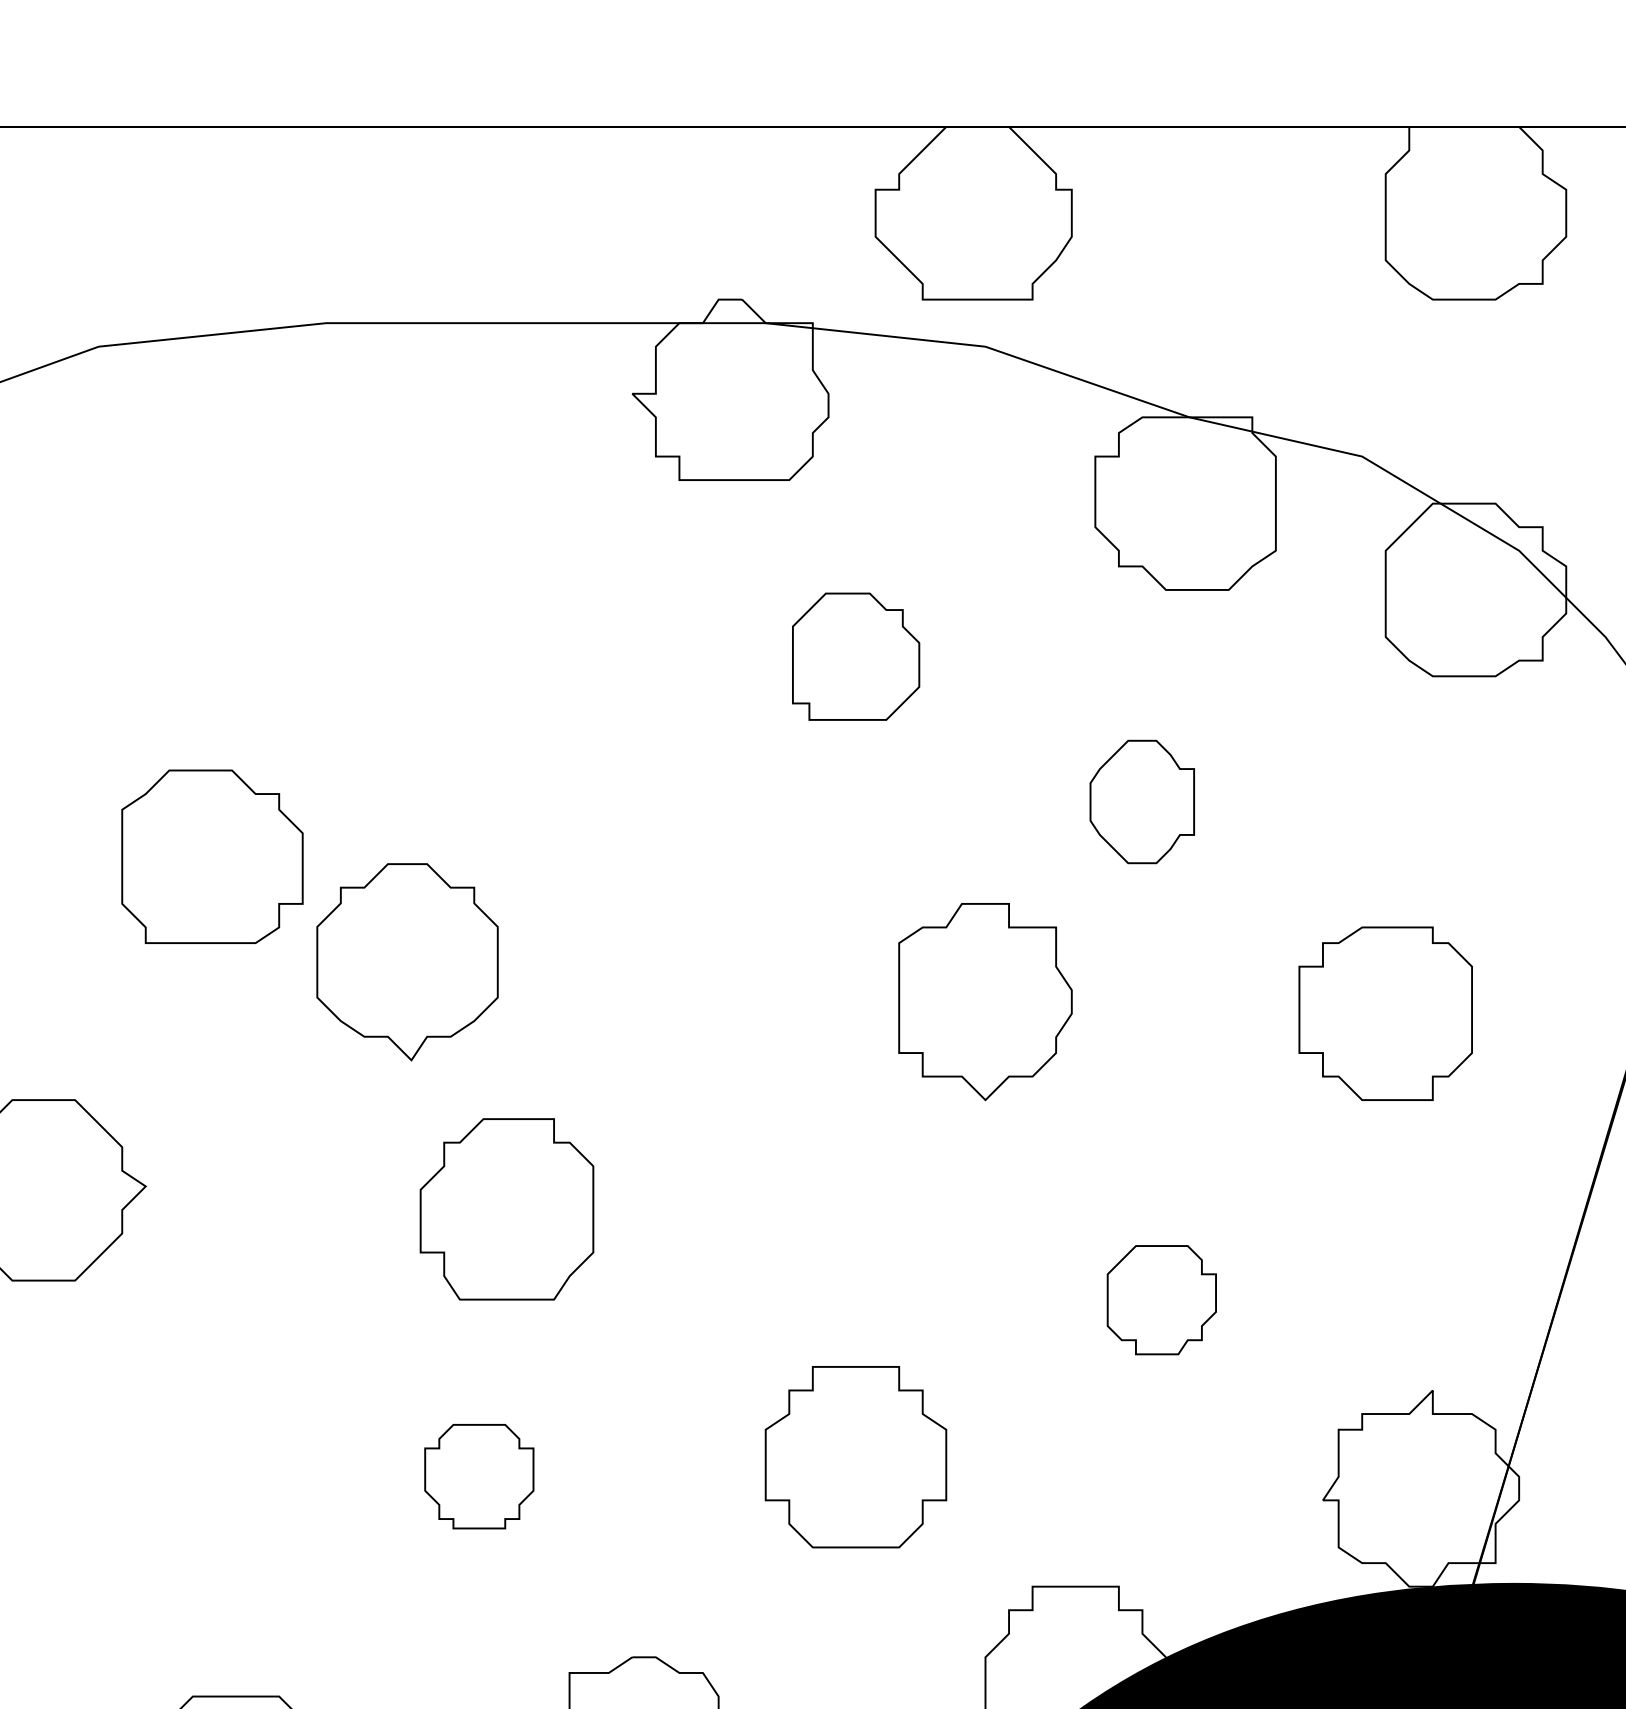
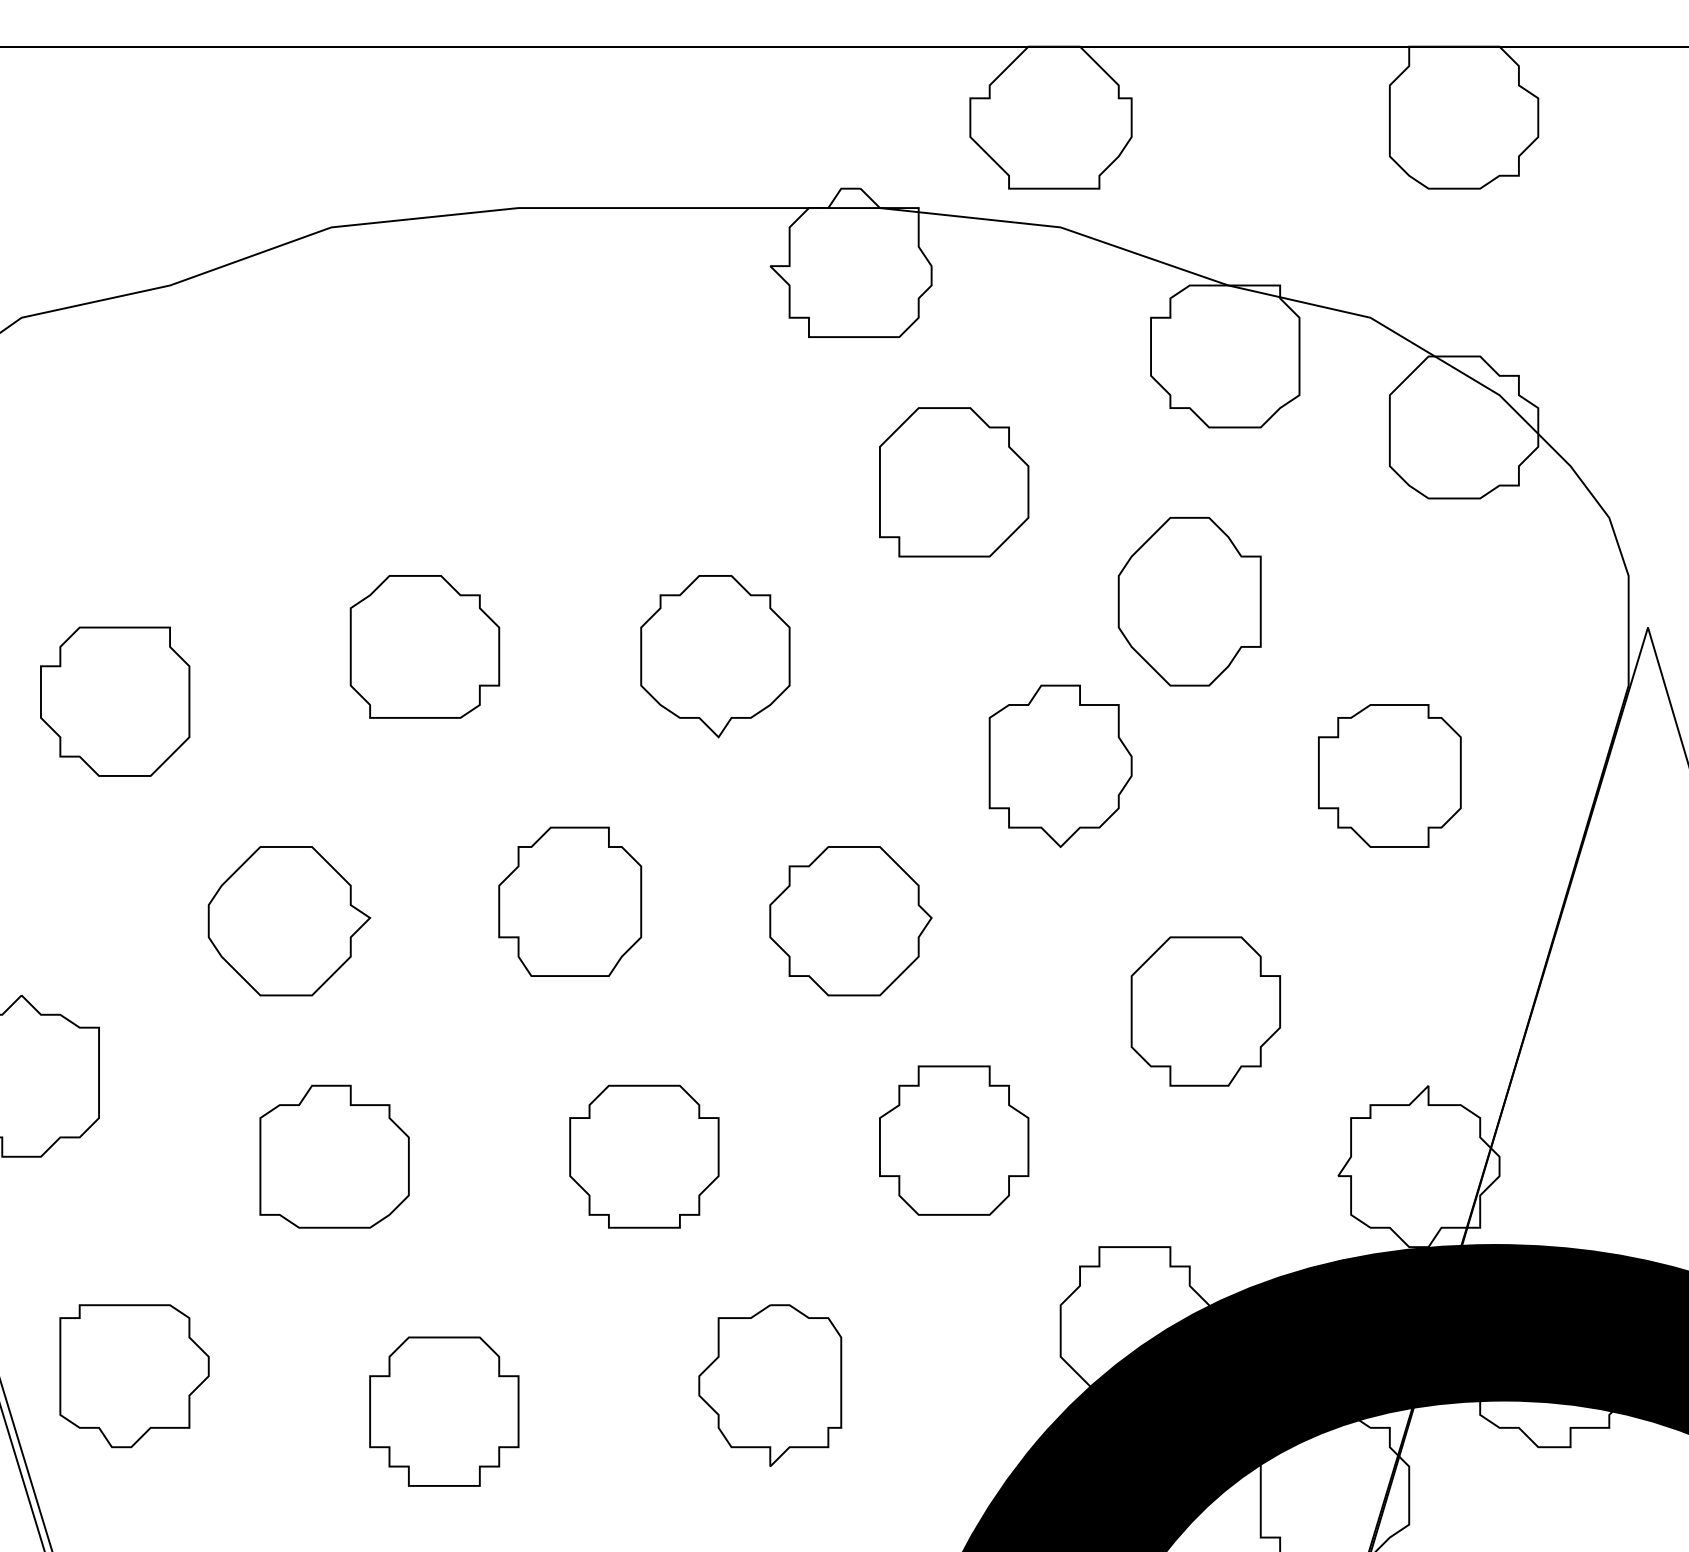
part: (856, 656) -> (954, 482), size x1.43
part: (1142, 801) -> (1189, 601), size x1.67
part: (407, 962) -> (715, 656), moved
part: (729, 1190) -> (850, 921), added
part: (507, 1208) -> (570, 901), moved
part: (1161, 1300) -> (1205, 1011), size x1.67
part: (102, 1476) -> (334, 1156), added
part: (479, 1476) -> (644, 1156), size x1.67

